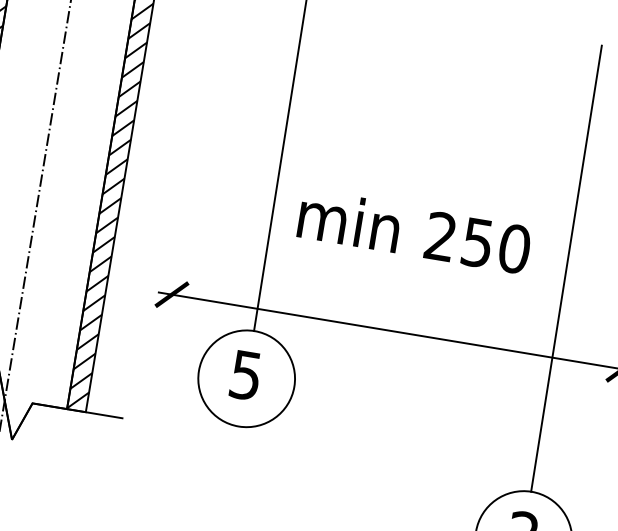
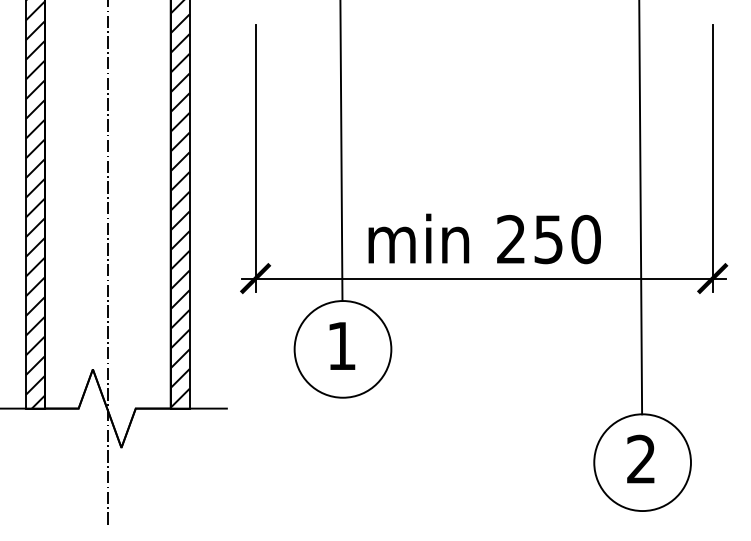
line: (191, 176) -> (255, 158), added
text: (414, 231) -> (484, 238), moved
text: (245, 375) -> (341, 346), 5 -> 1

